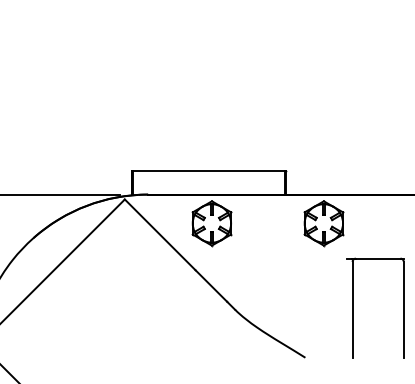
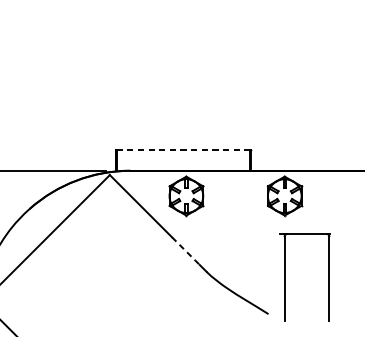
line: (208, 170) -> (183, 149), solid -> dashed
line: (211, 286) -> (186, 251), solid -> dashed
part: (353, 307) -> (285, 277), moved

